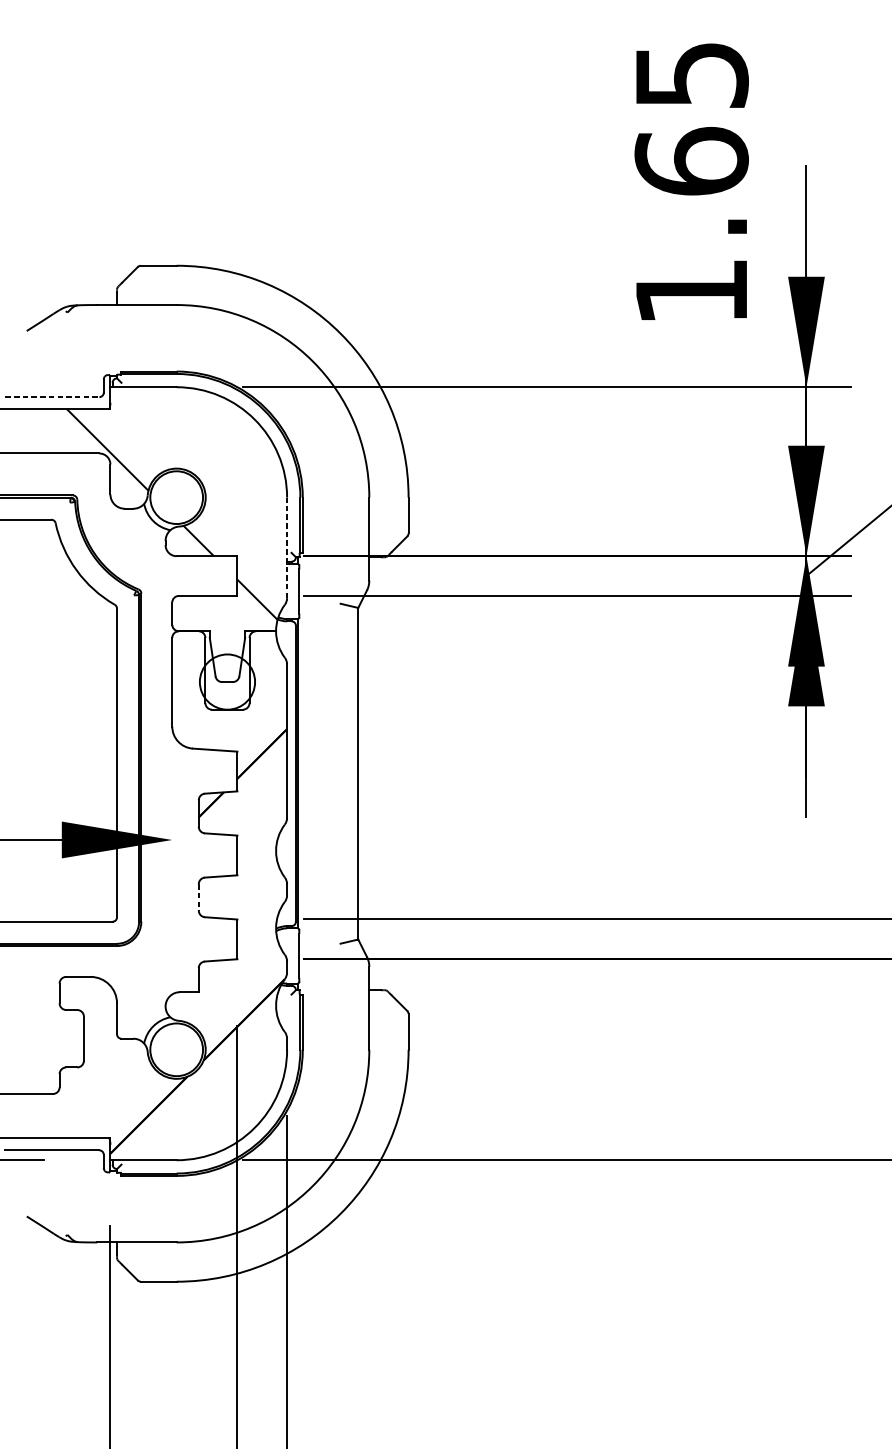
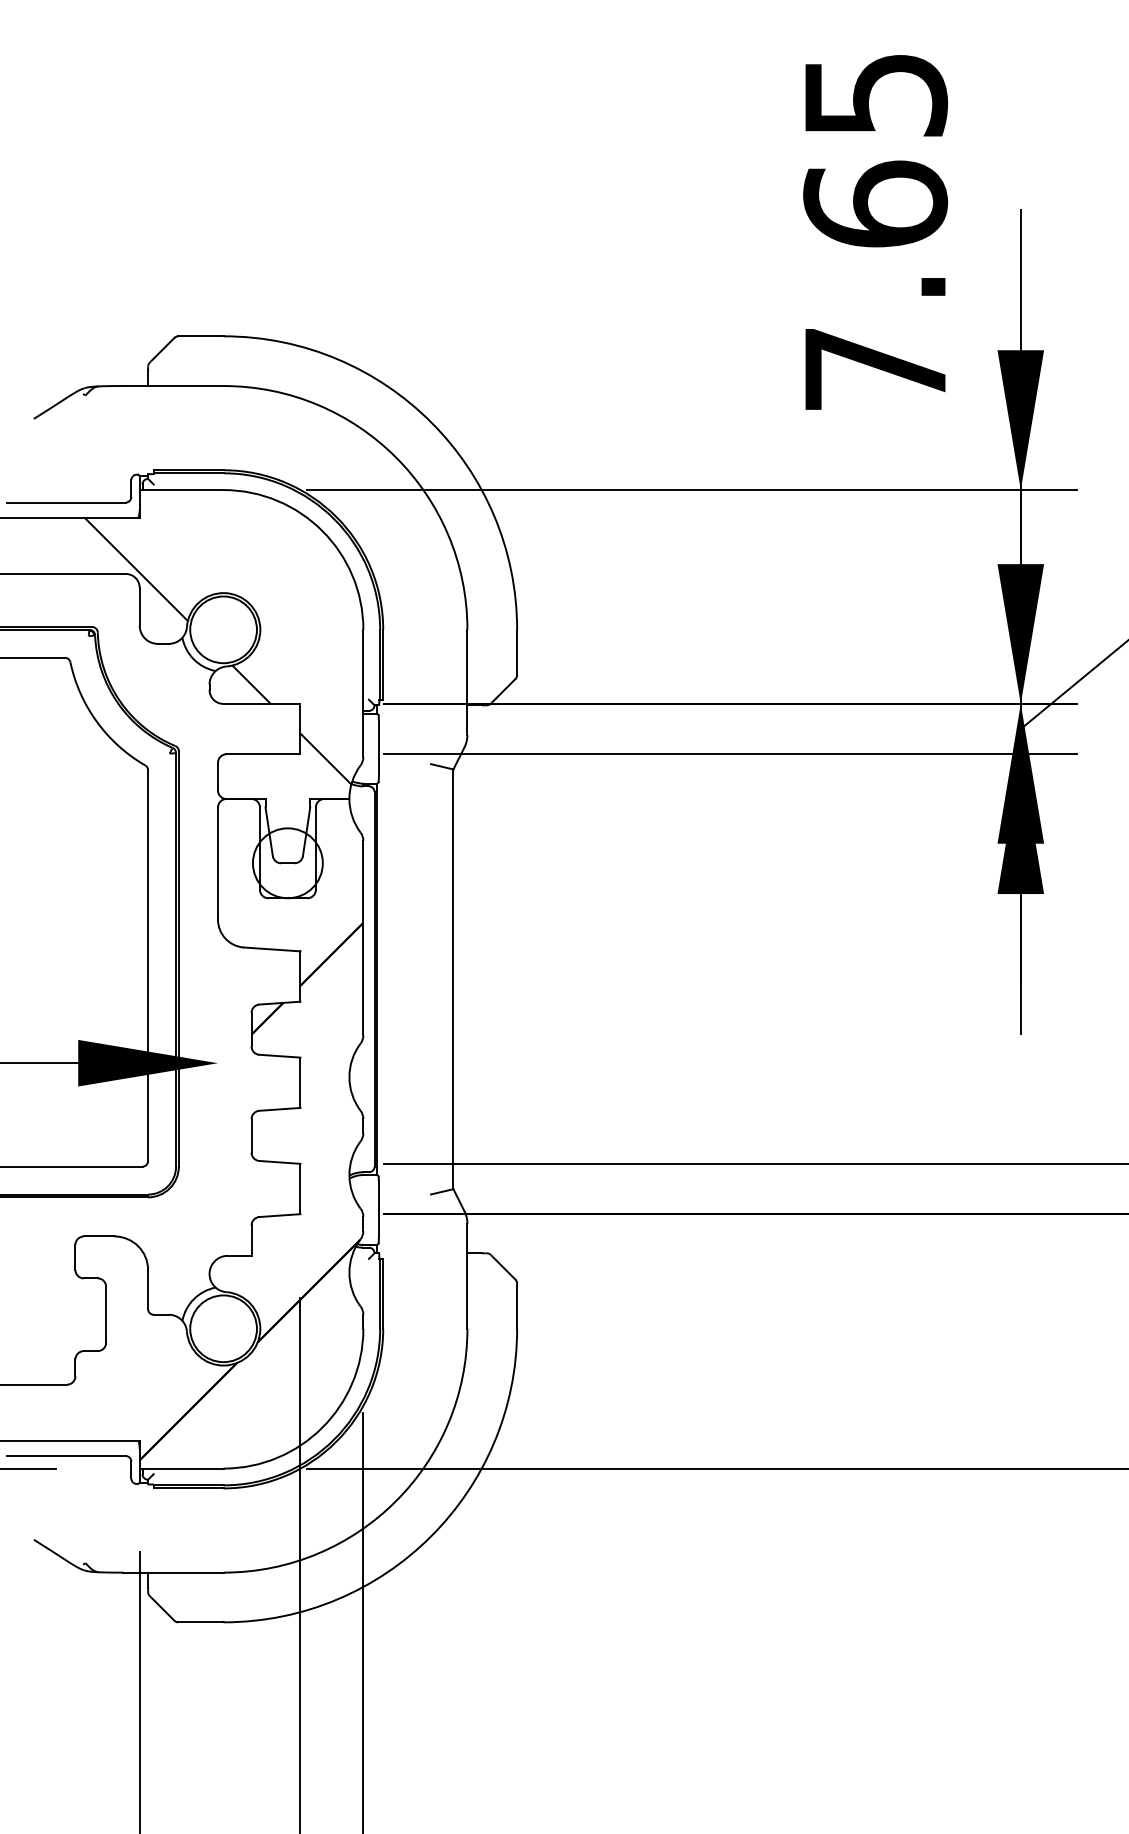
text: (691, 291) -> (875, 369), 1.65 -> 7.65
line: (52, 397) -> (66, 502), dashed -> solid
line: (287, 547) -> (363, 693), dashed -> solid
line: (198, 897) -> (251, 1135), dashed -> solid

